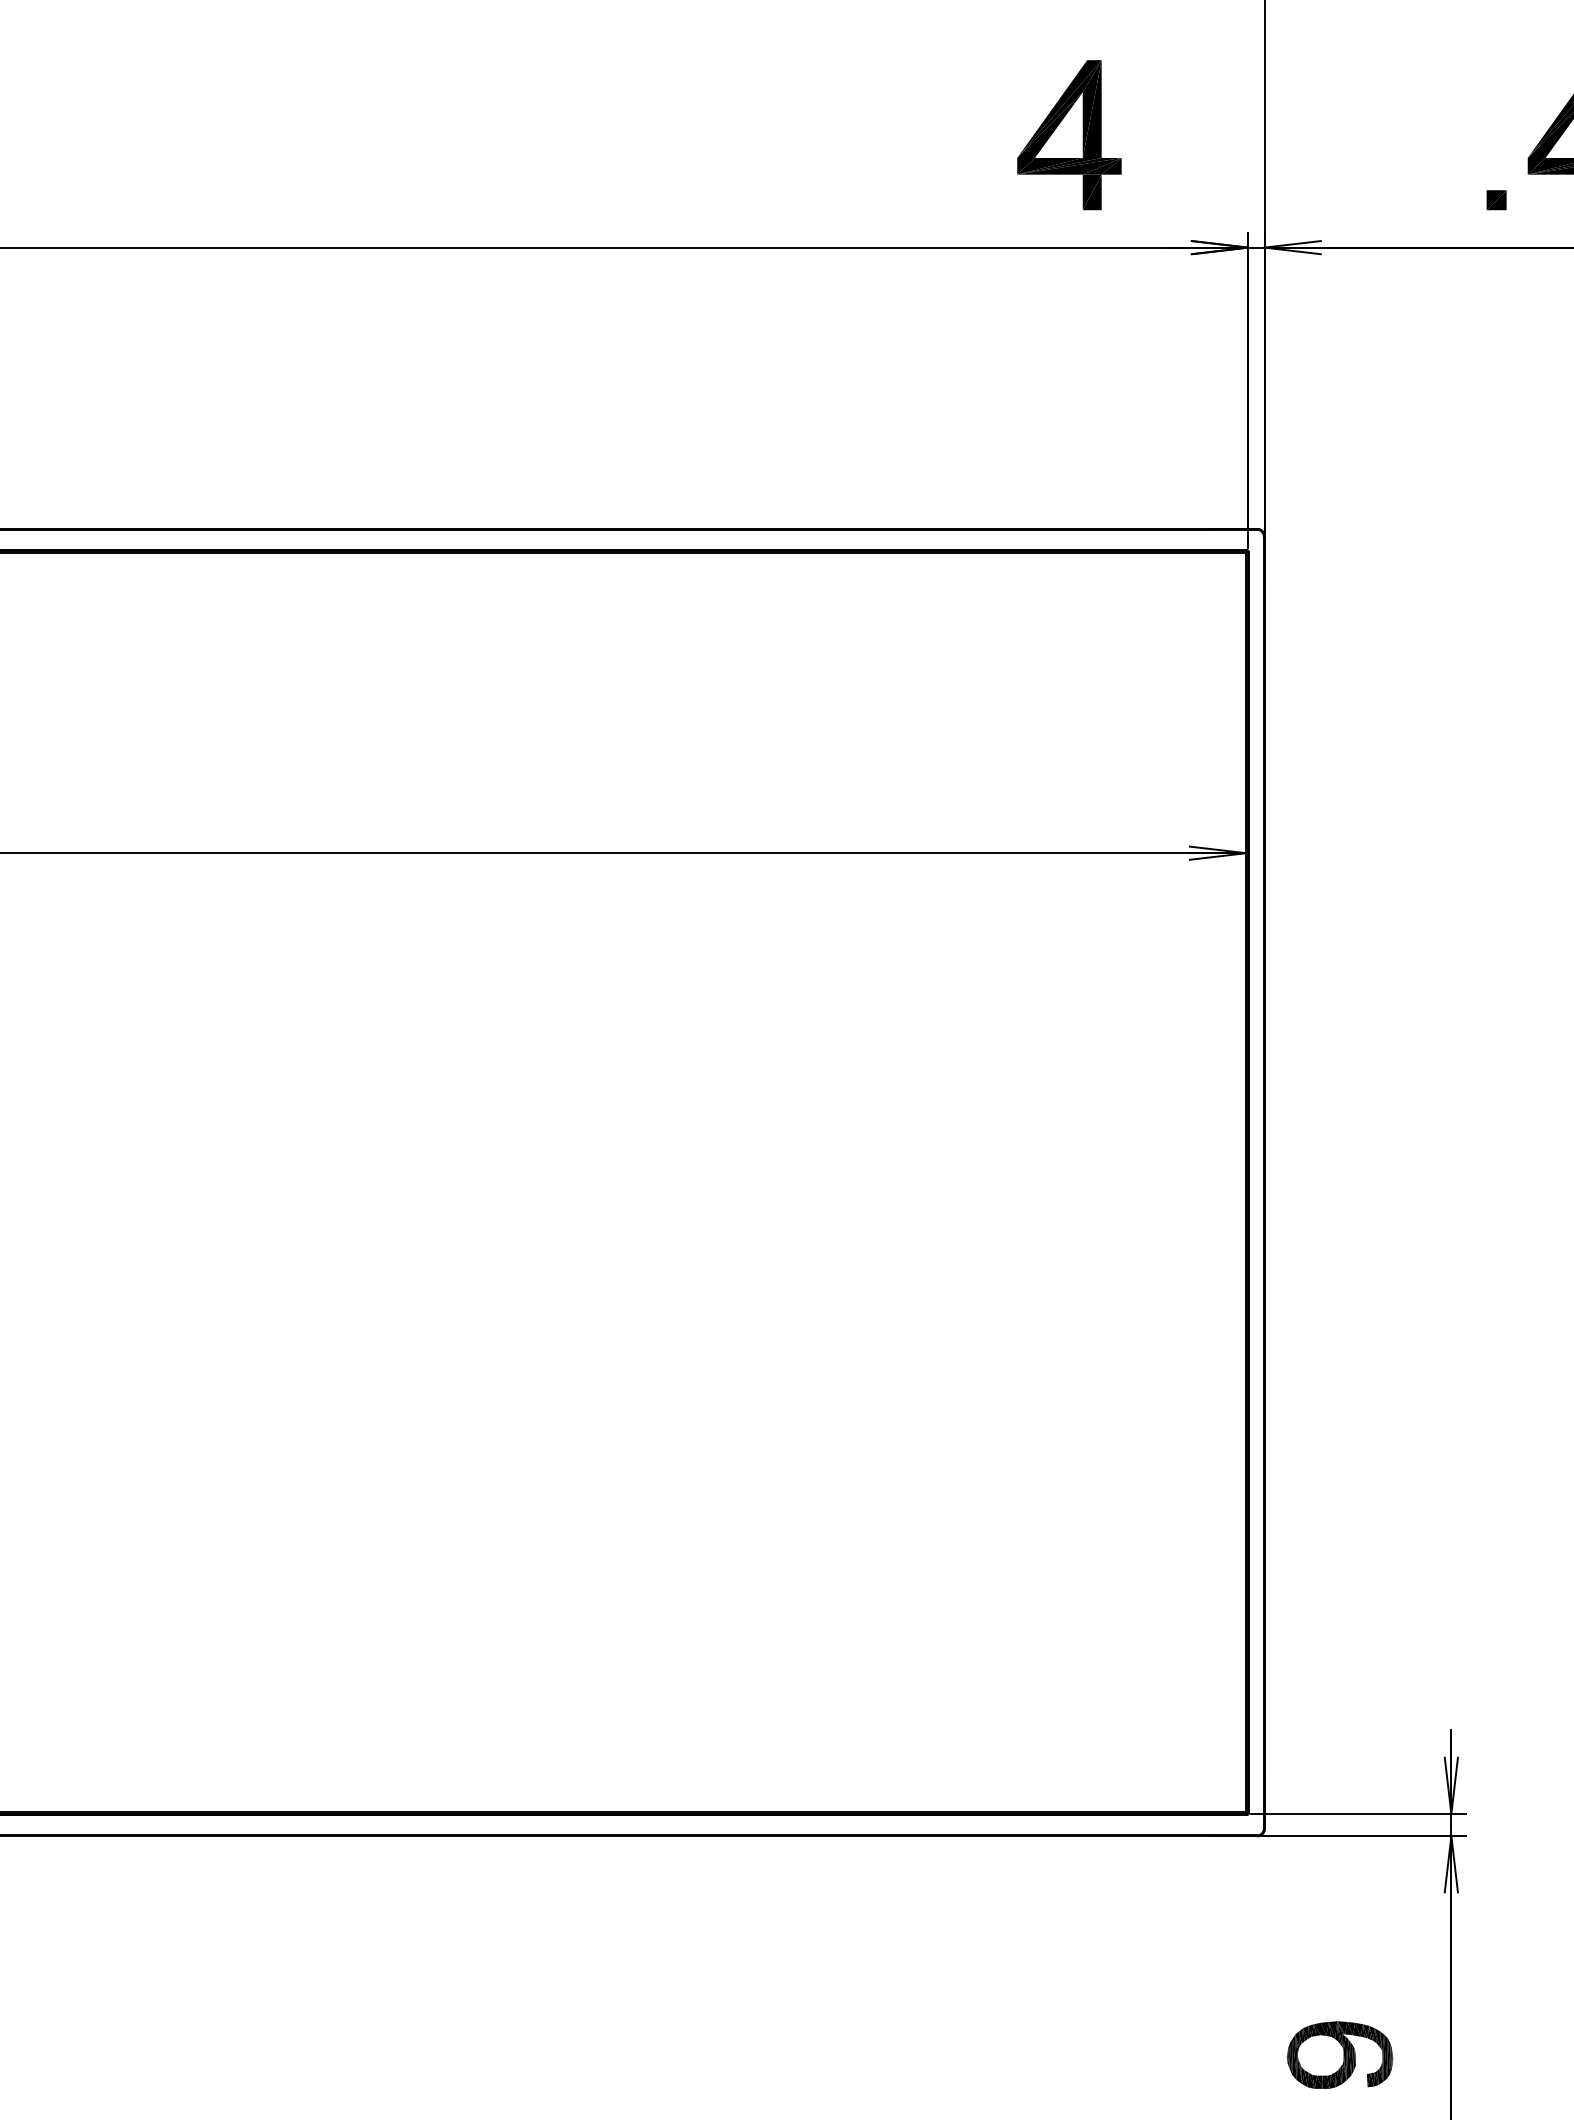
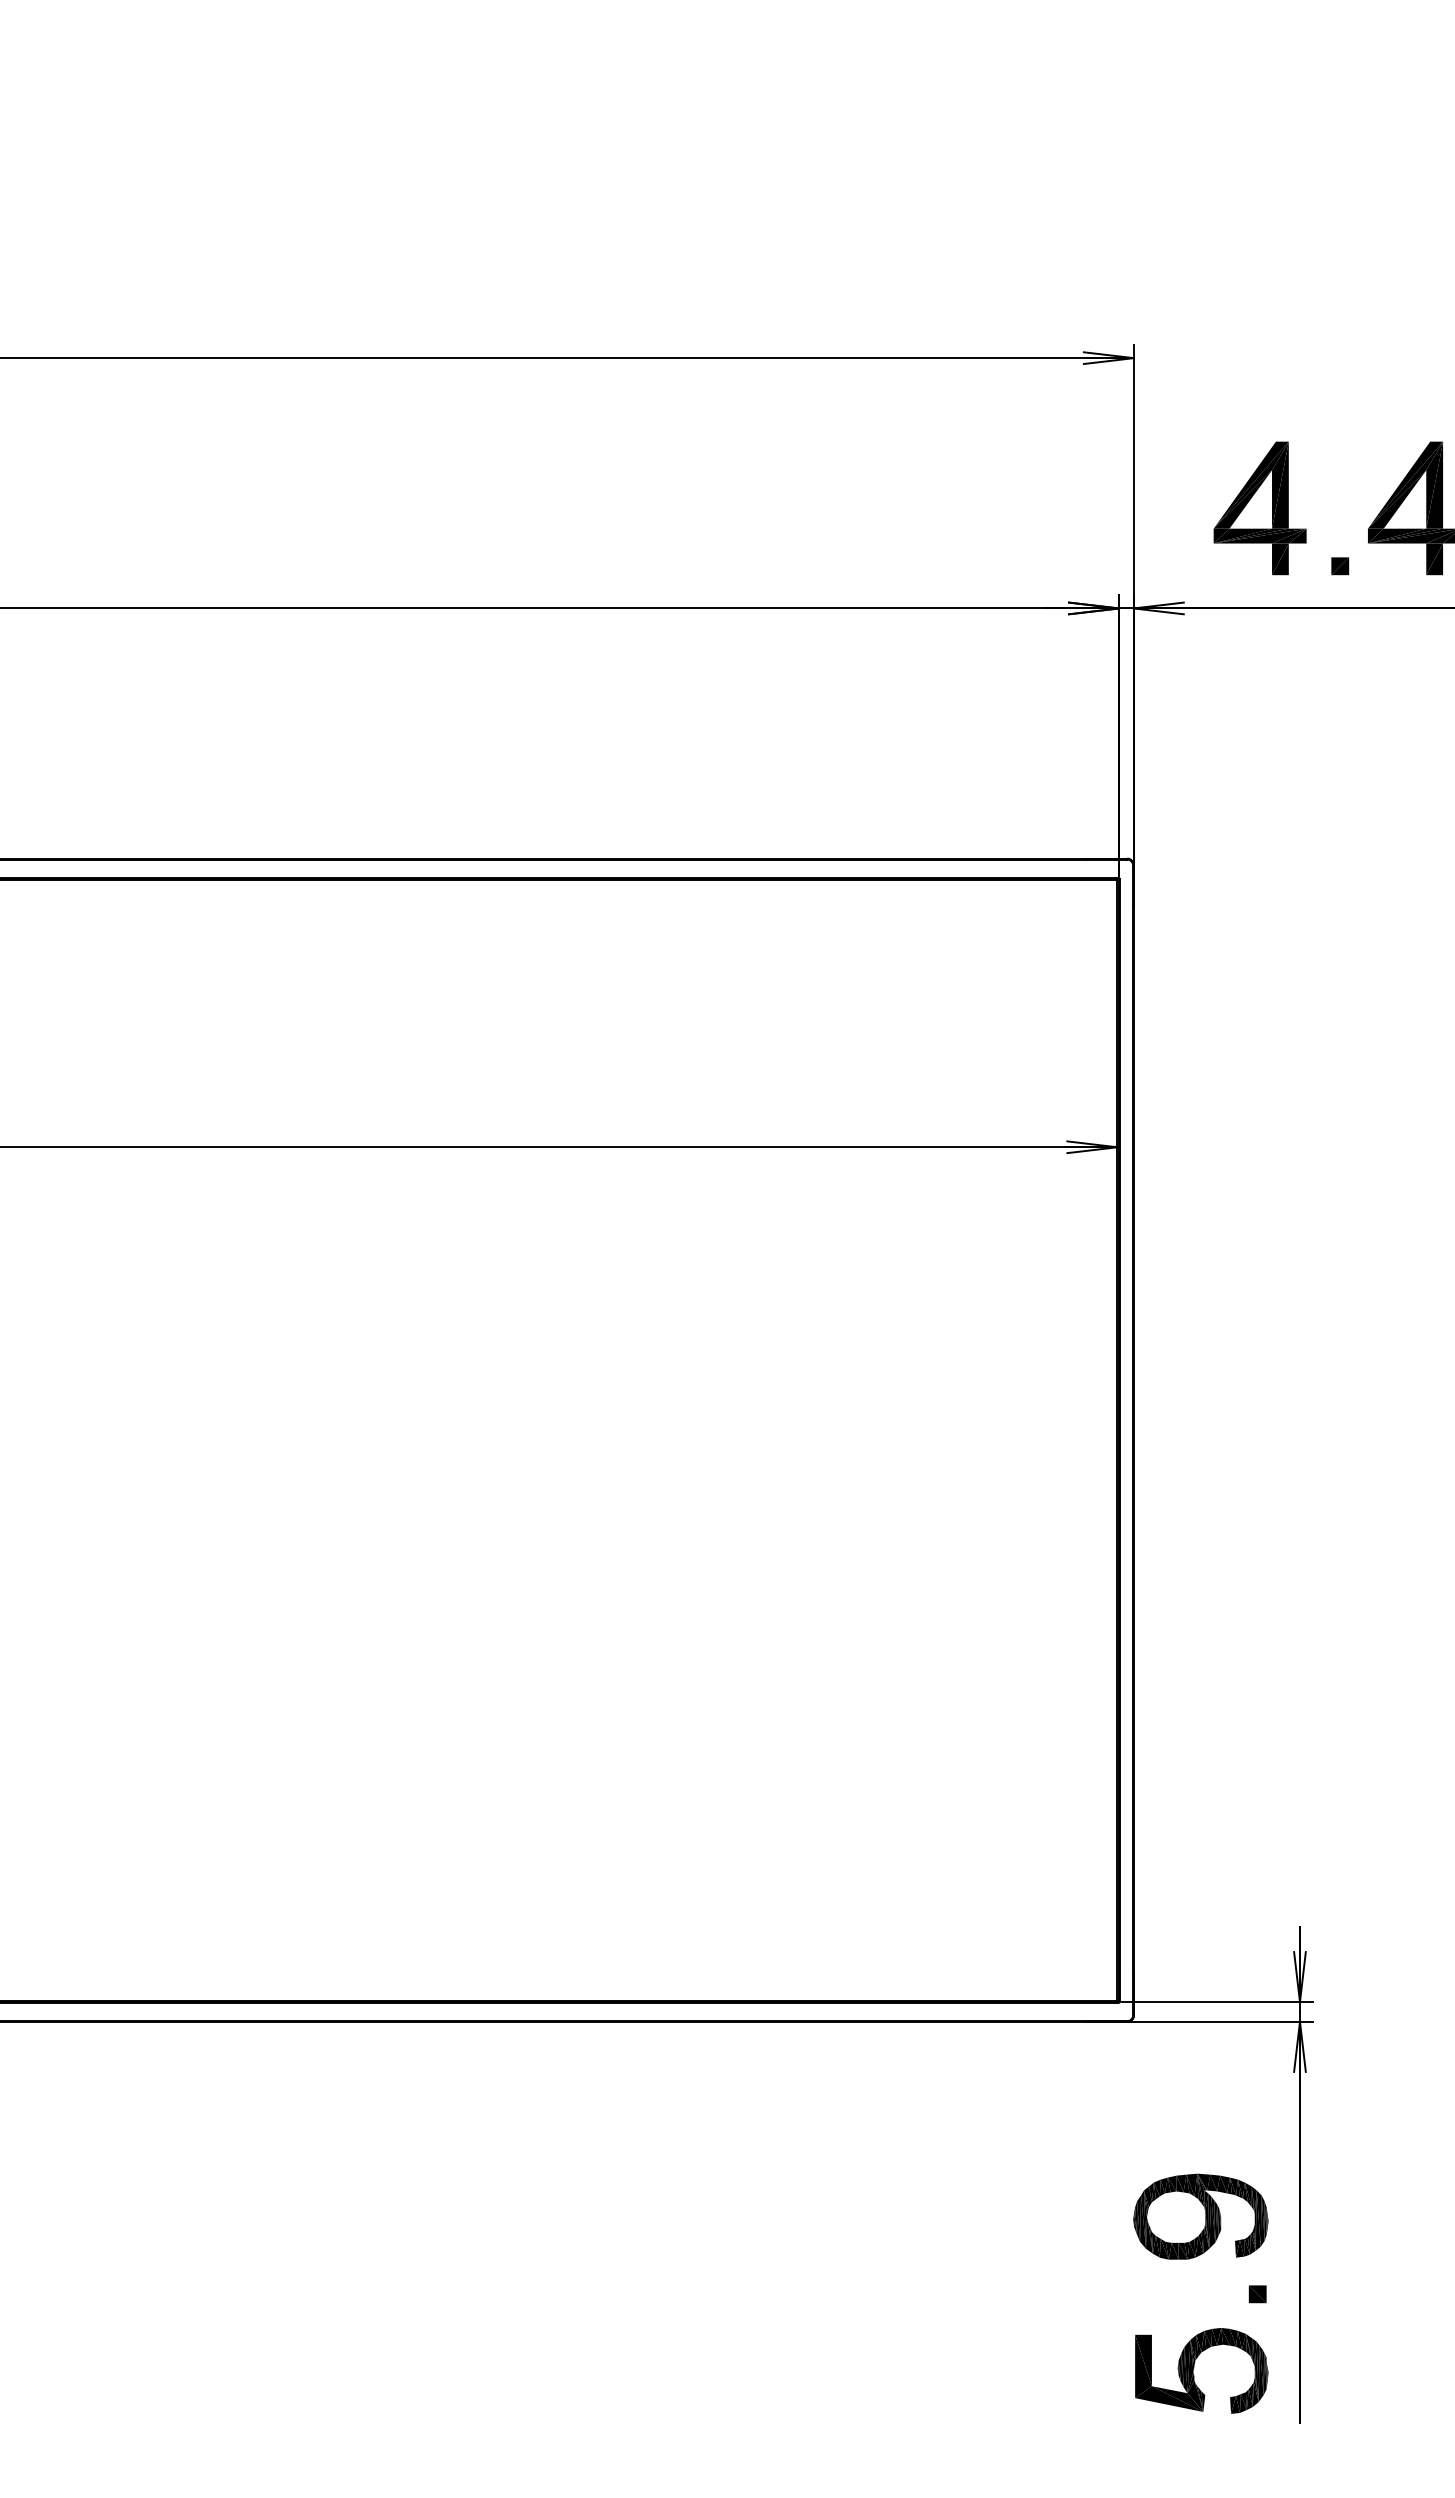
part: (1068, 135) -> (1259, 508), moved
part: (1339, 2054) -> (1200, 2216), size x1.43

